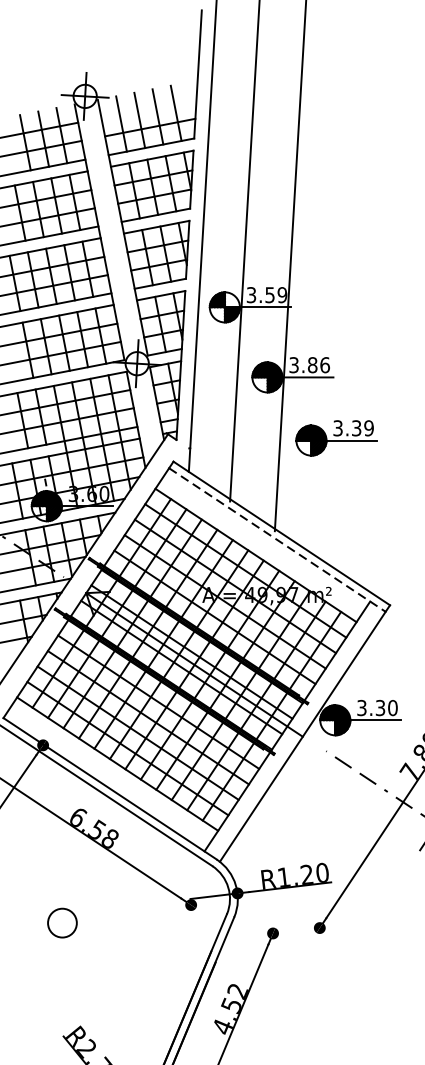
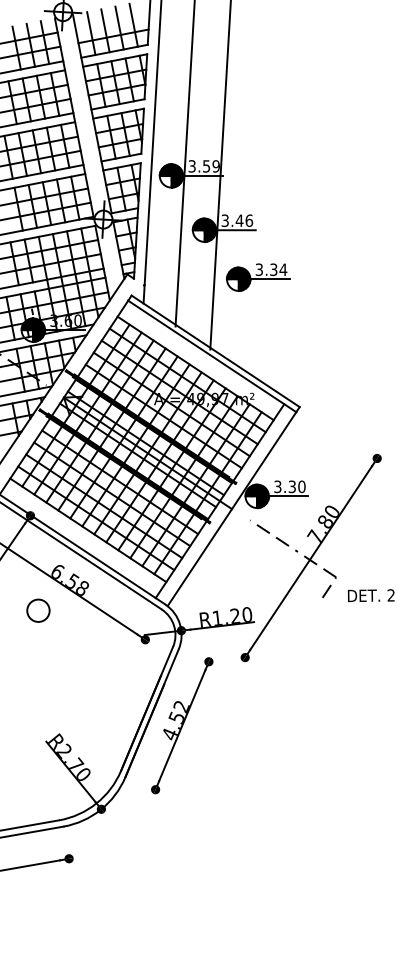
fill: (232, 299) -> (177, 169), added
text: (312, 364) -> (239, 220), 3.86 -> 3.46
text: (369, 428) -> (283, 269), 3.39 -> 3.34
line: (277, 540) -> (212, 356), dashed -> solid
circle: (62, 922) -> (38, 610), moved

